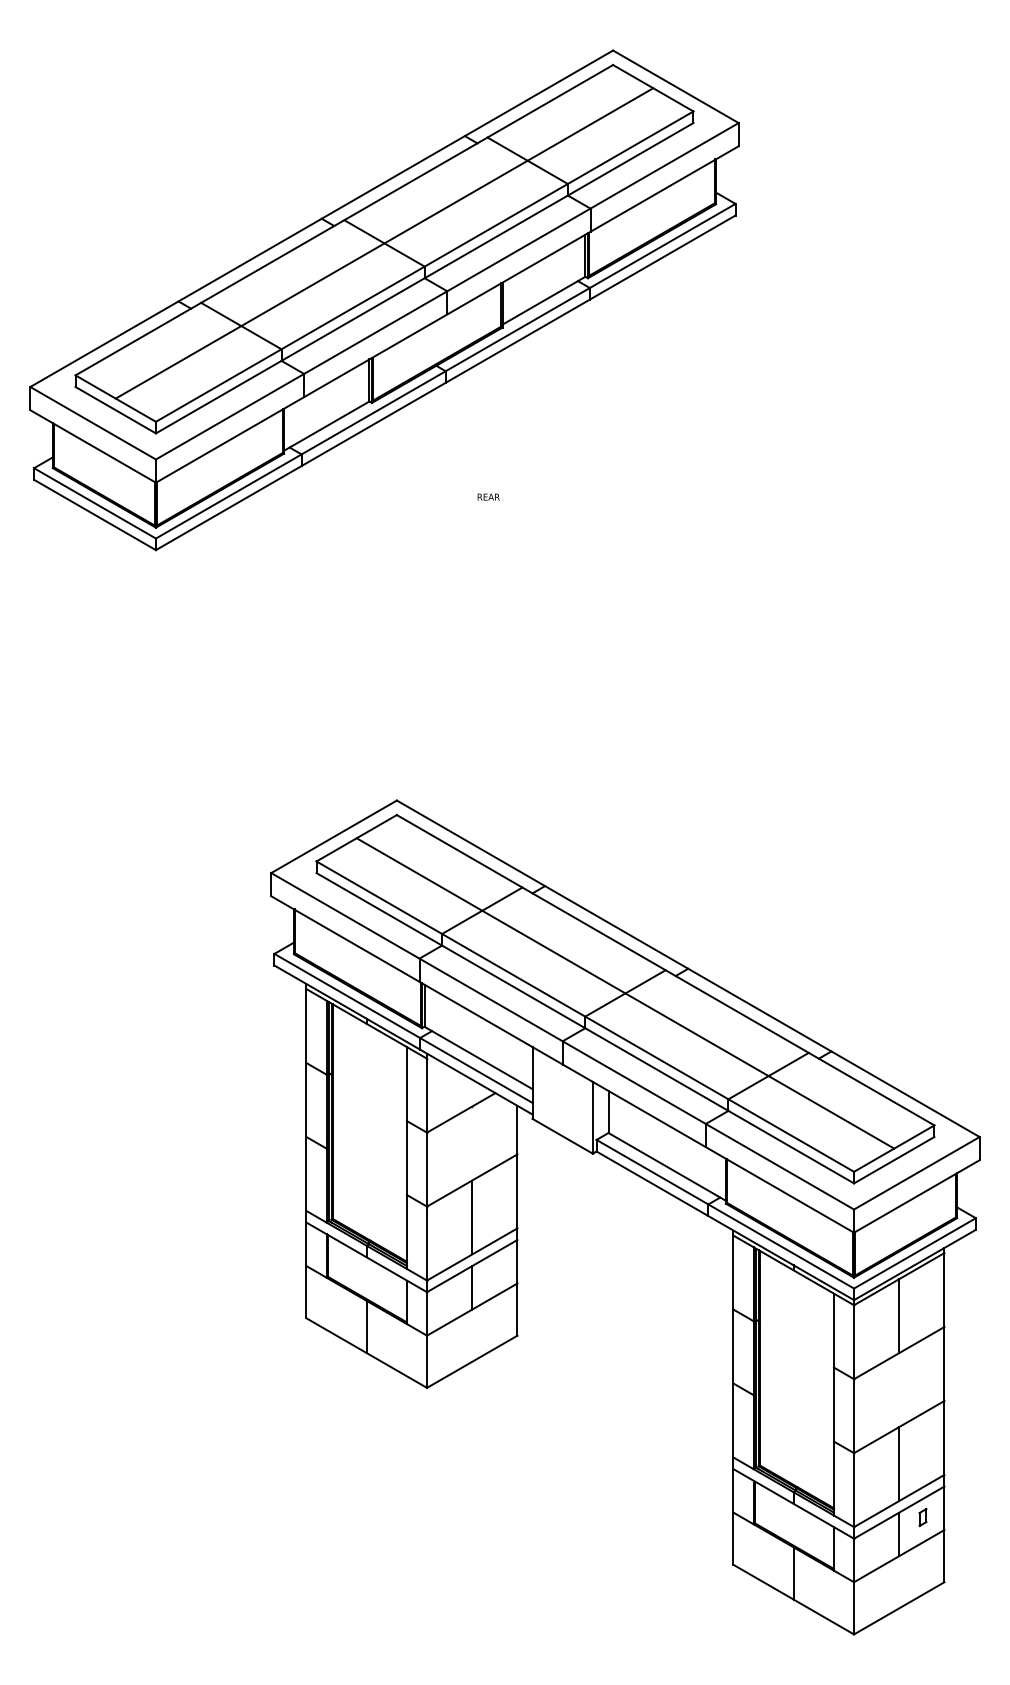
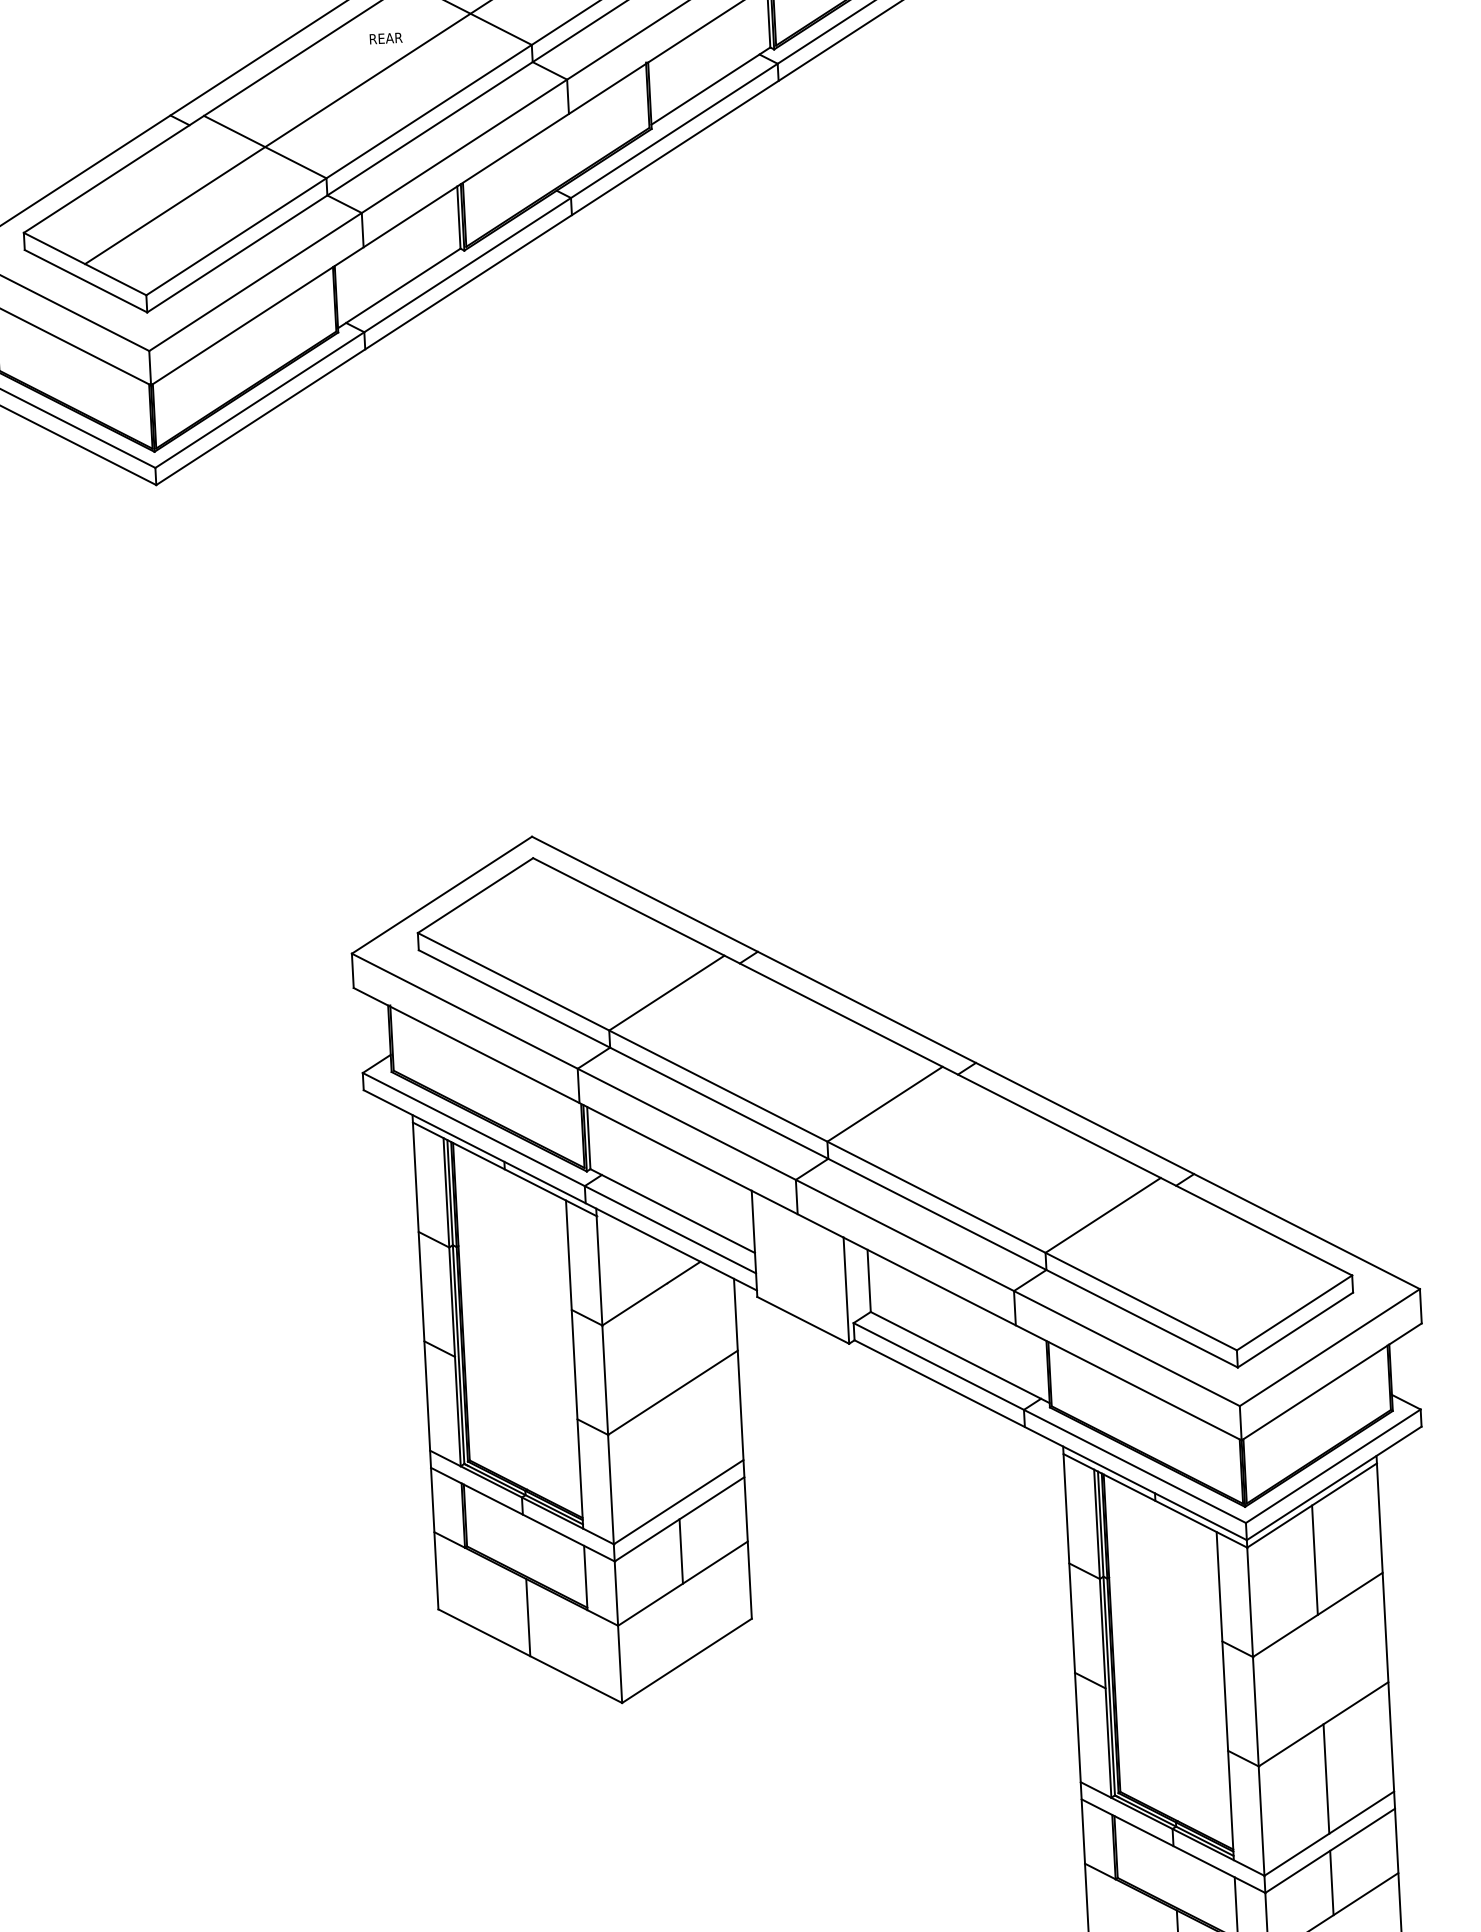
text: (488, 496) -> (385, 37), moved
line: (625, 993) -> (885, 1104), removed
line: (472, 1217) -> (676, 1447), removed
part: (922, 1517) -> (1364, 1856), removed

